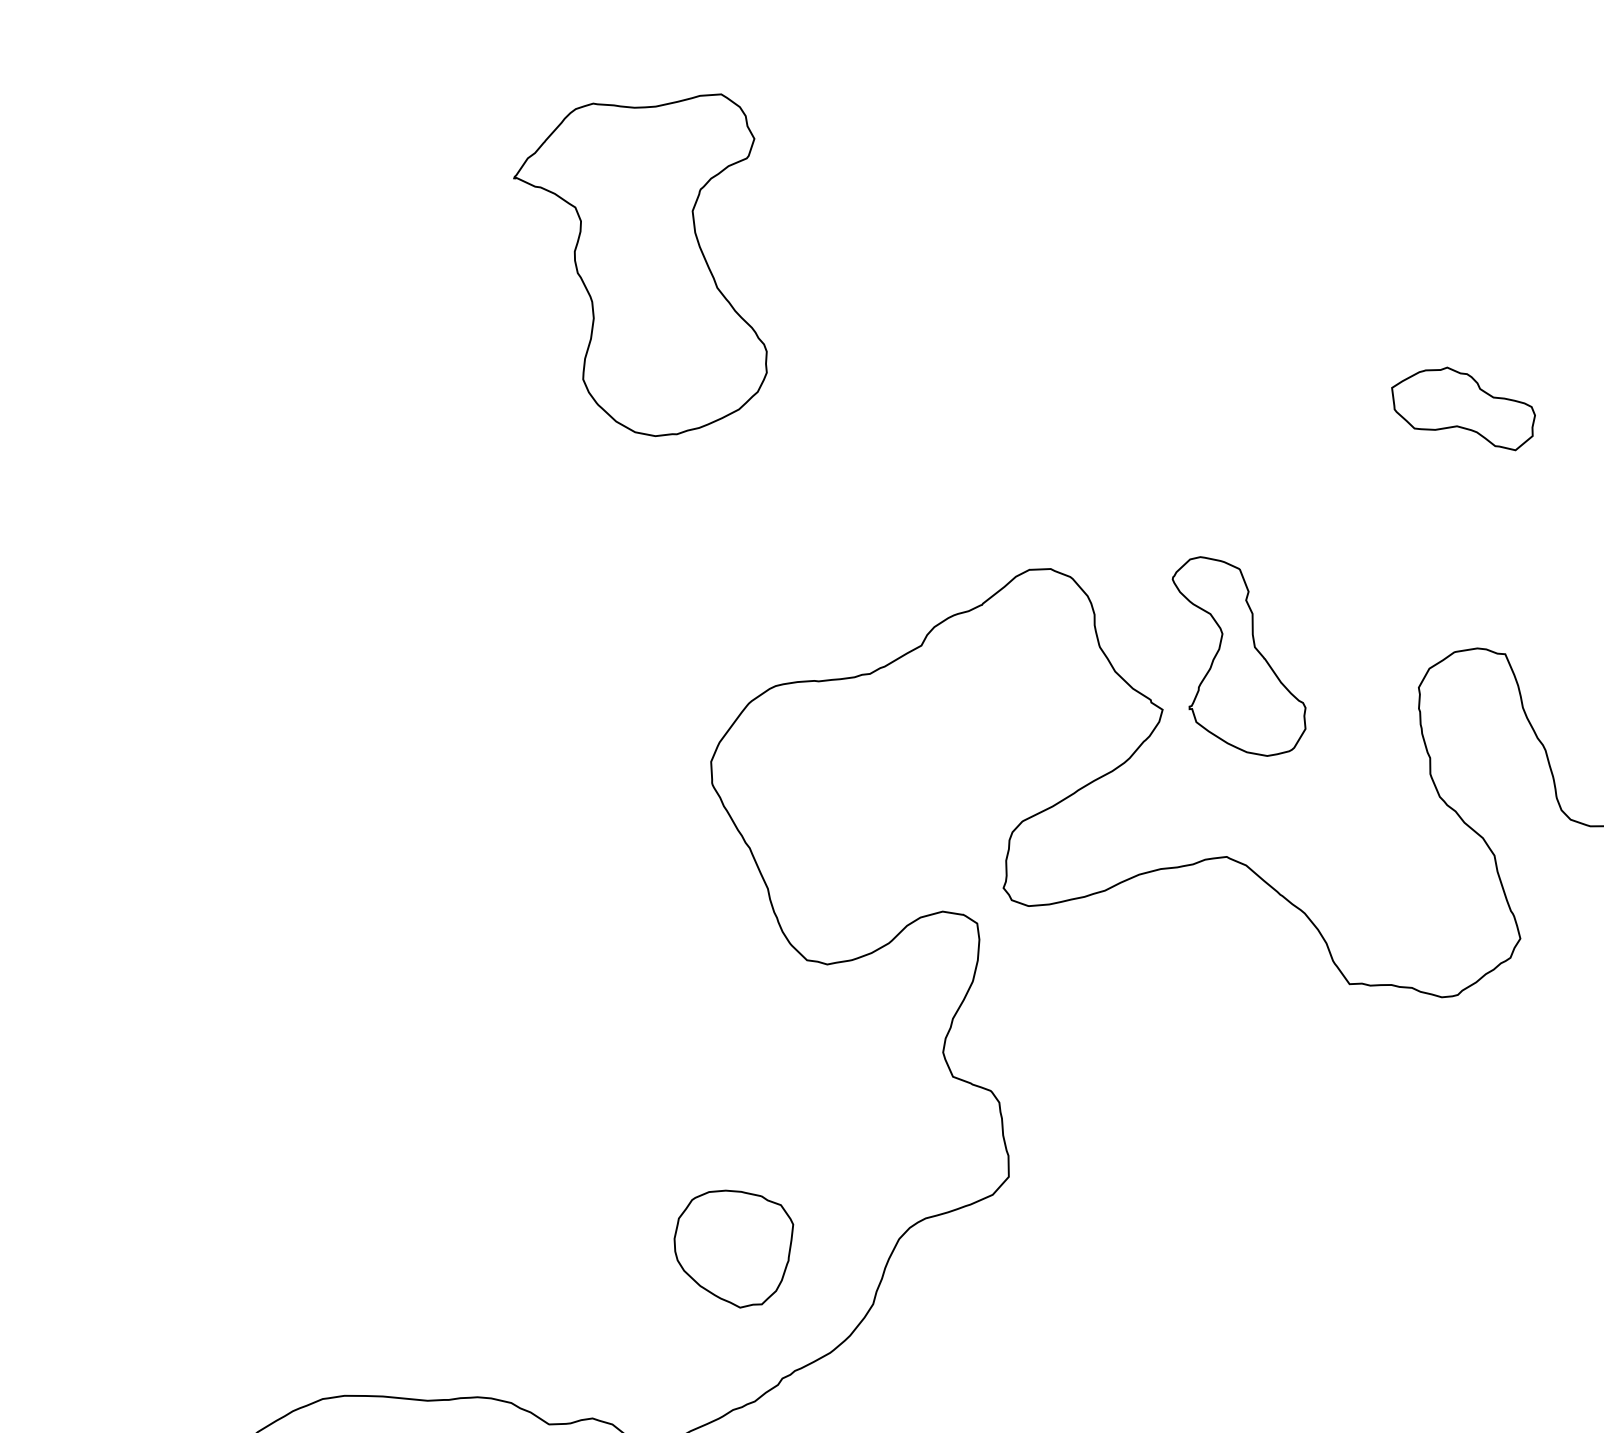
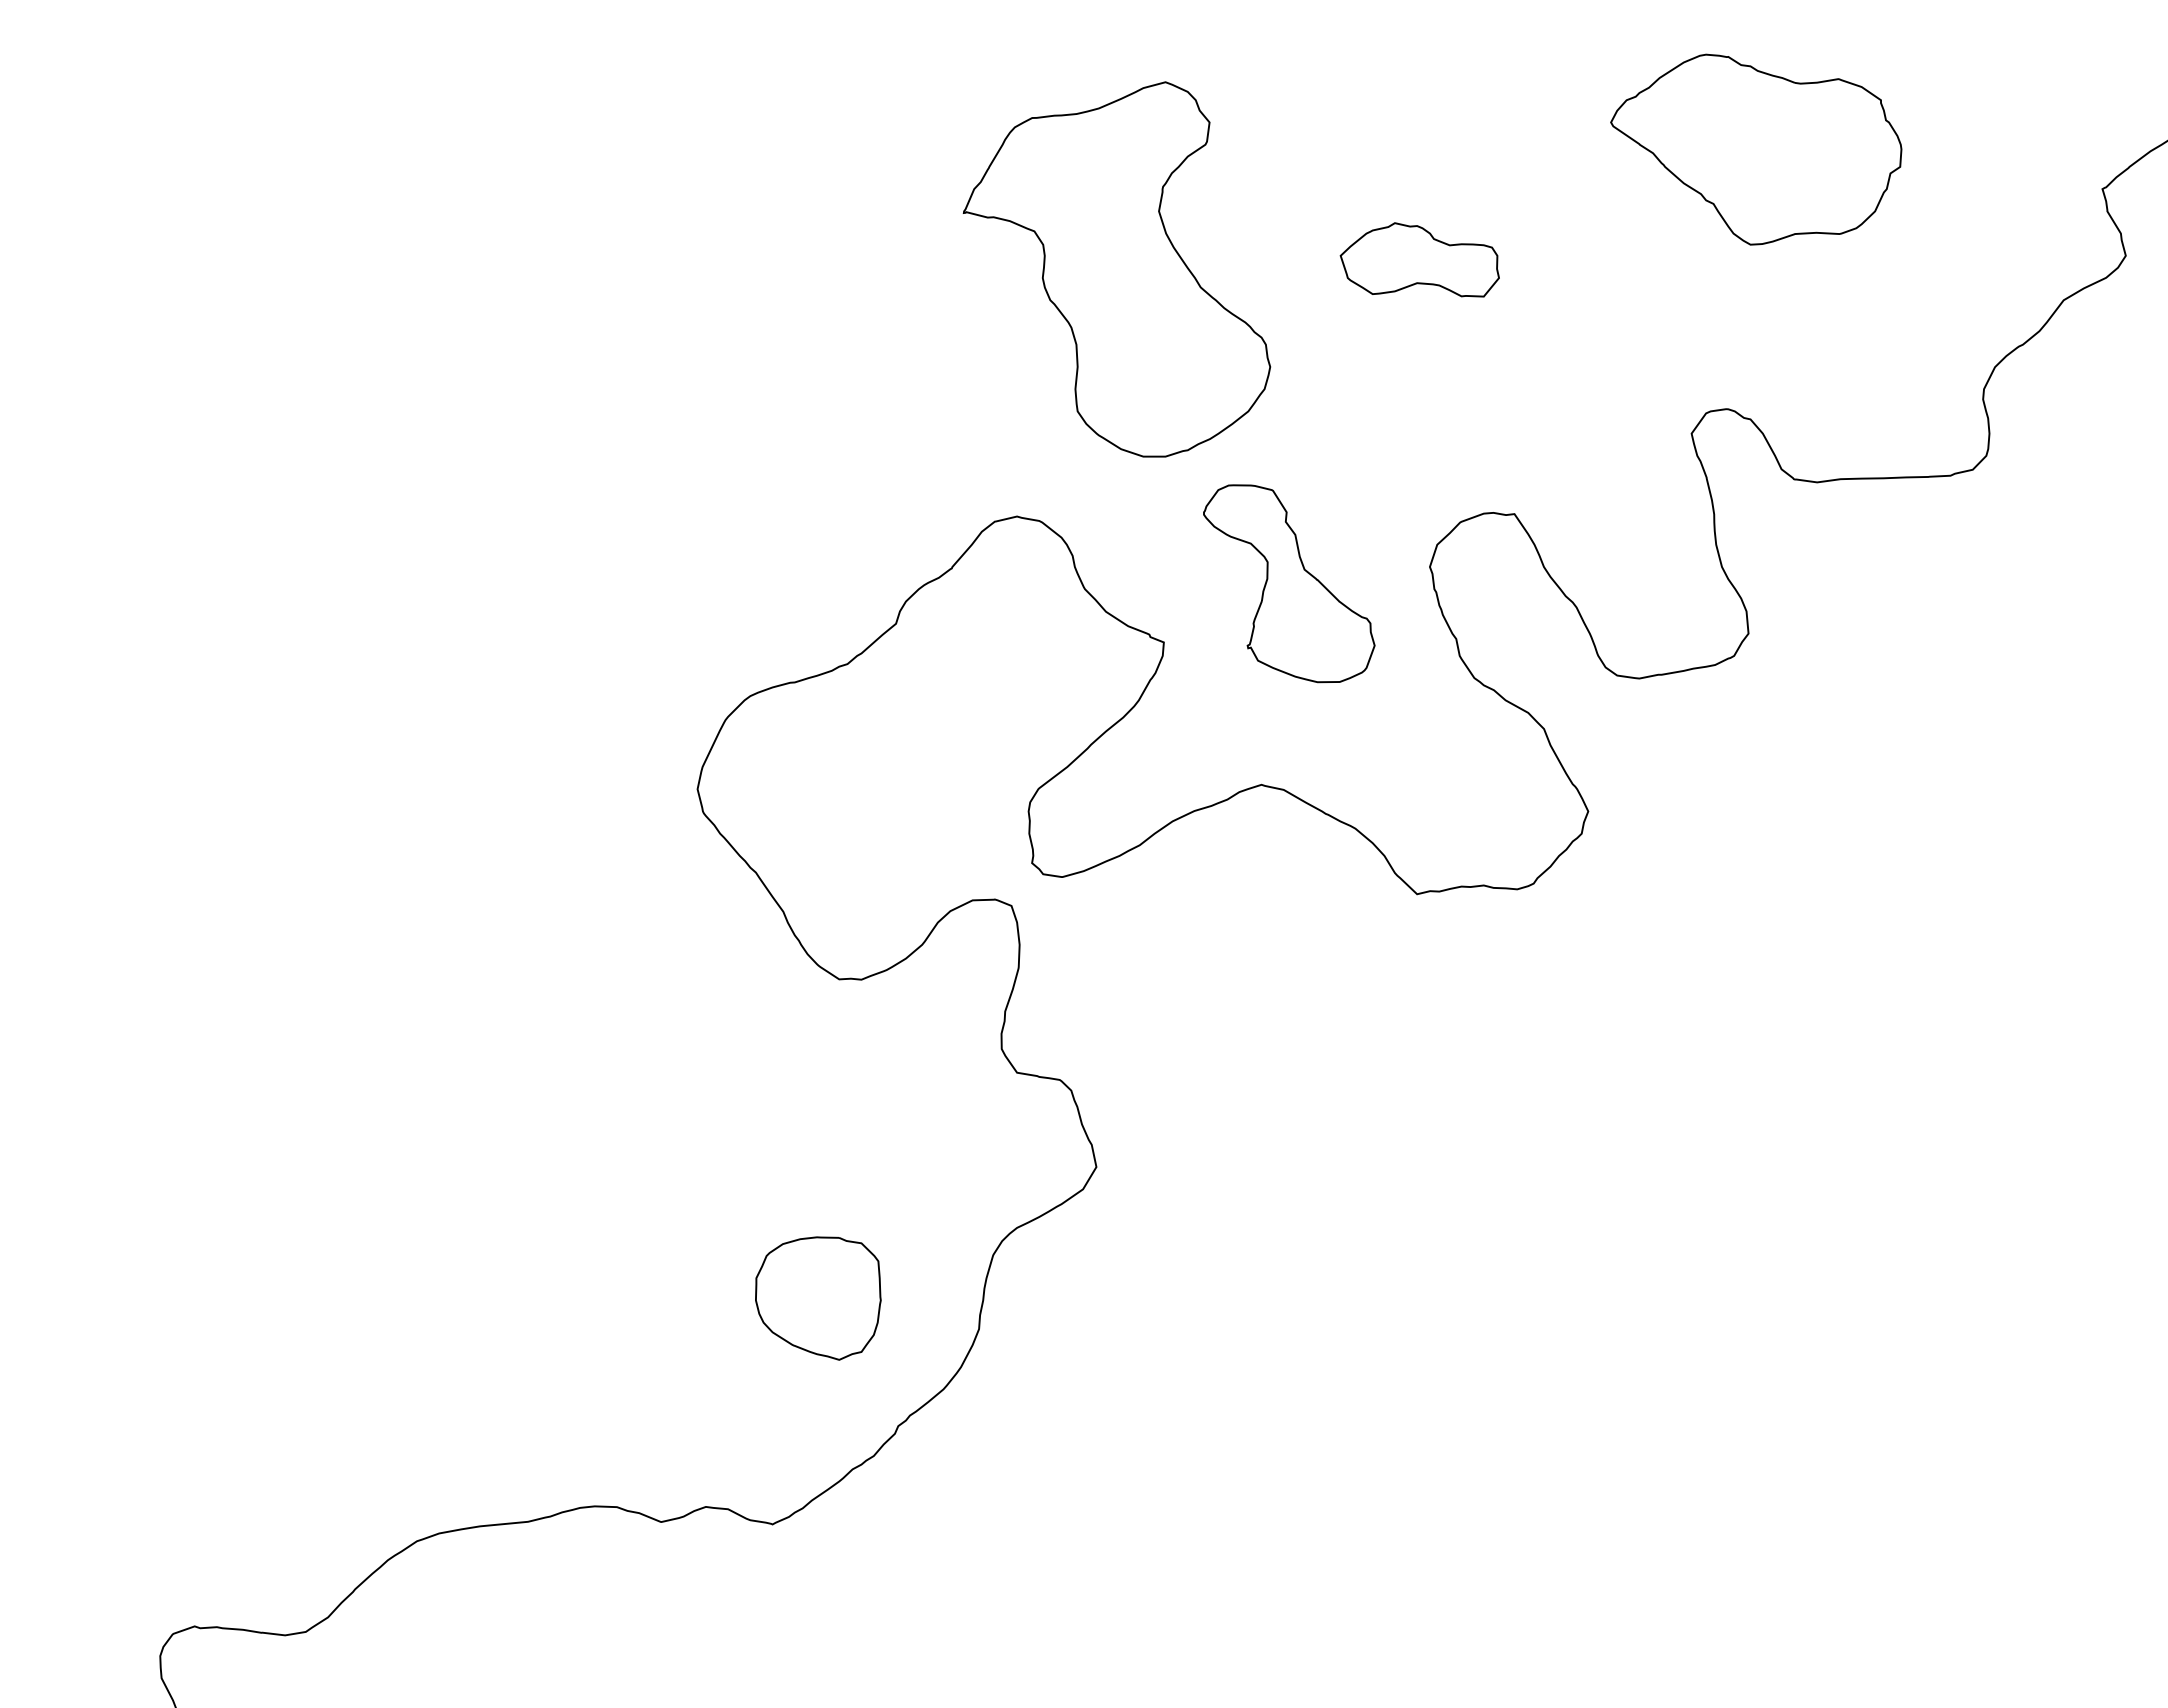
part: (643, 256) -> (1116, 269), moved
part: (1238, 657) -> (1289, 583), moved

